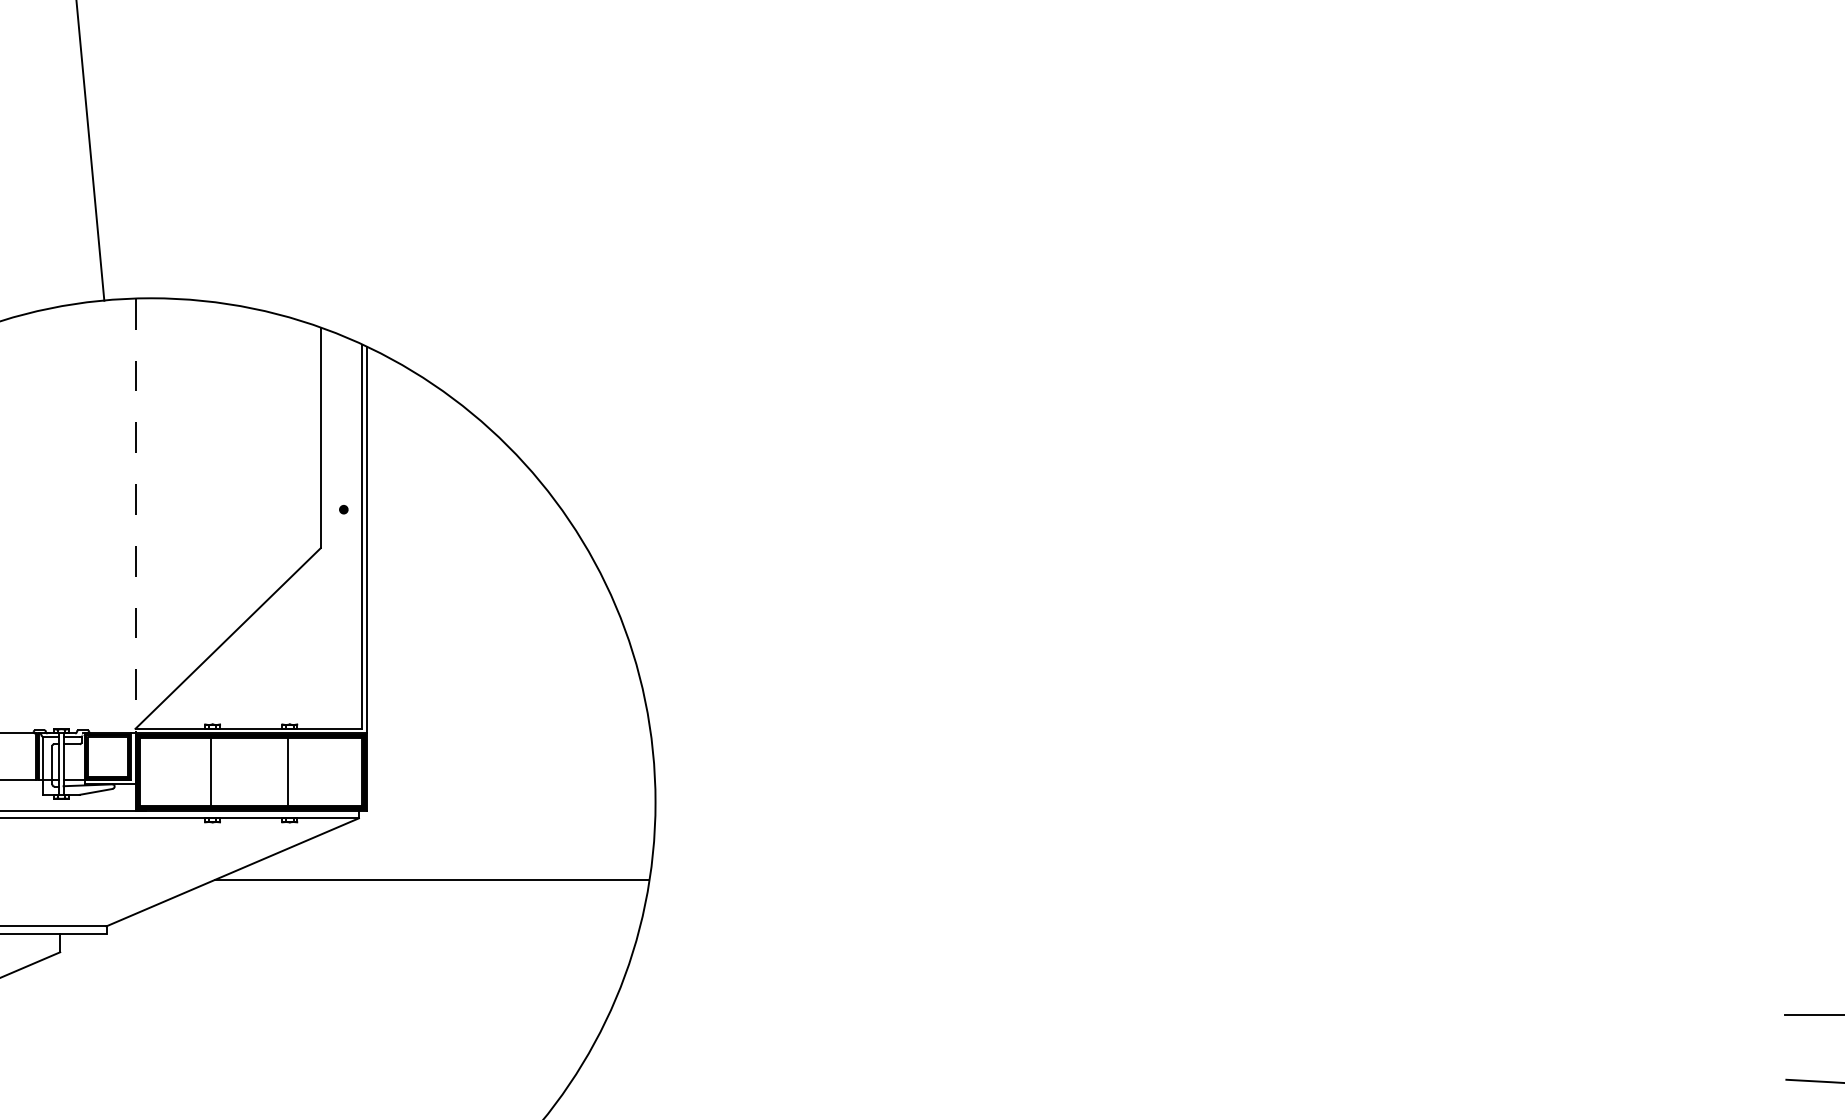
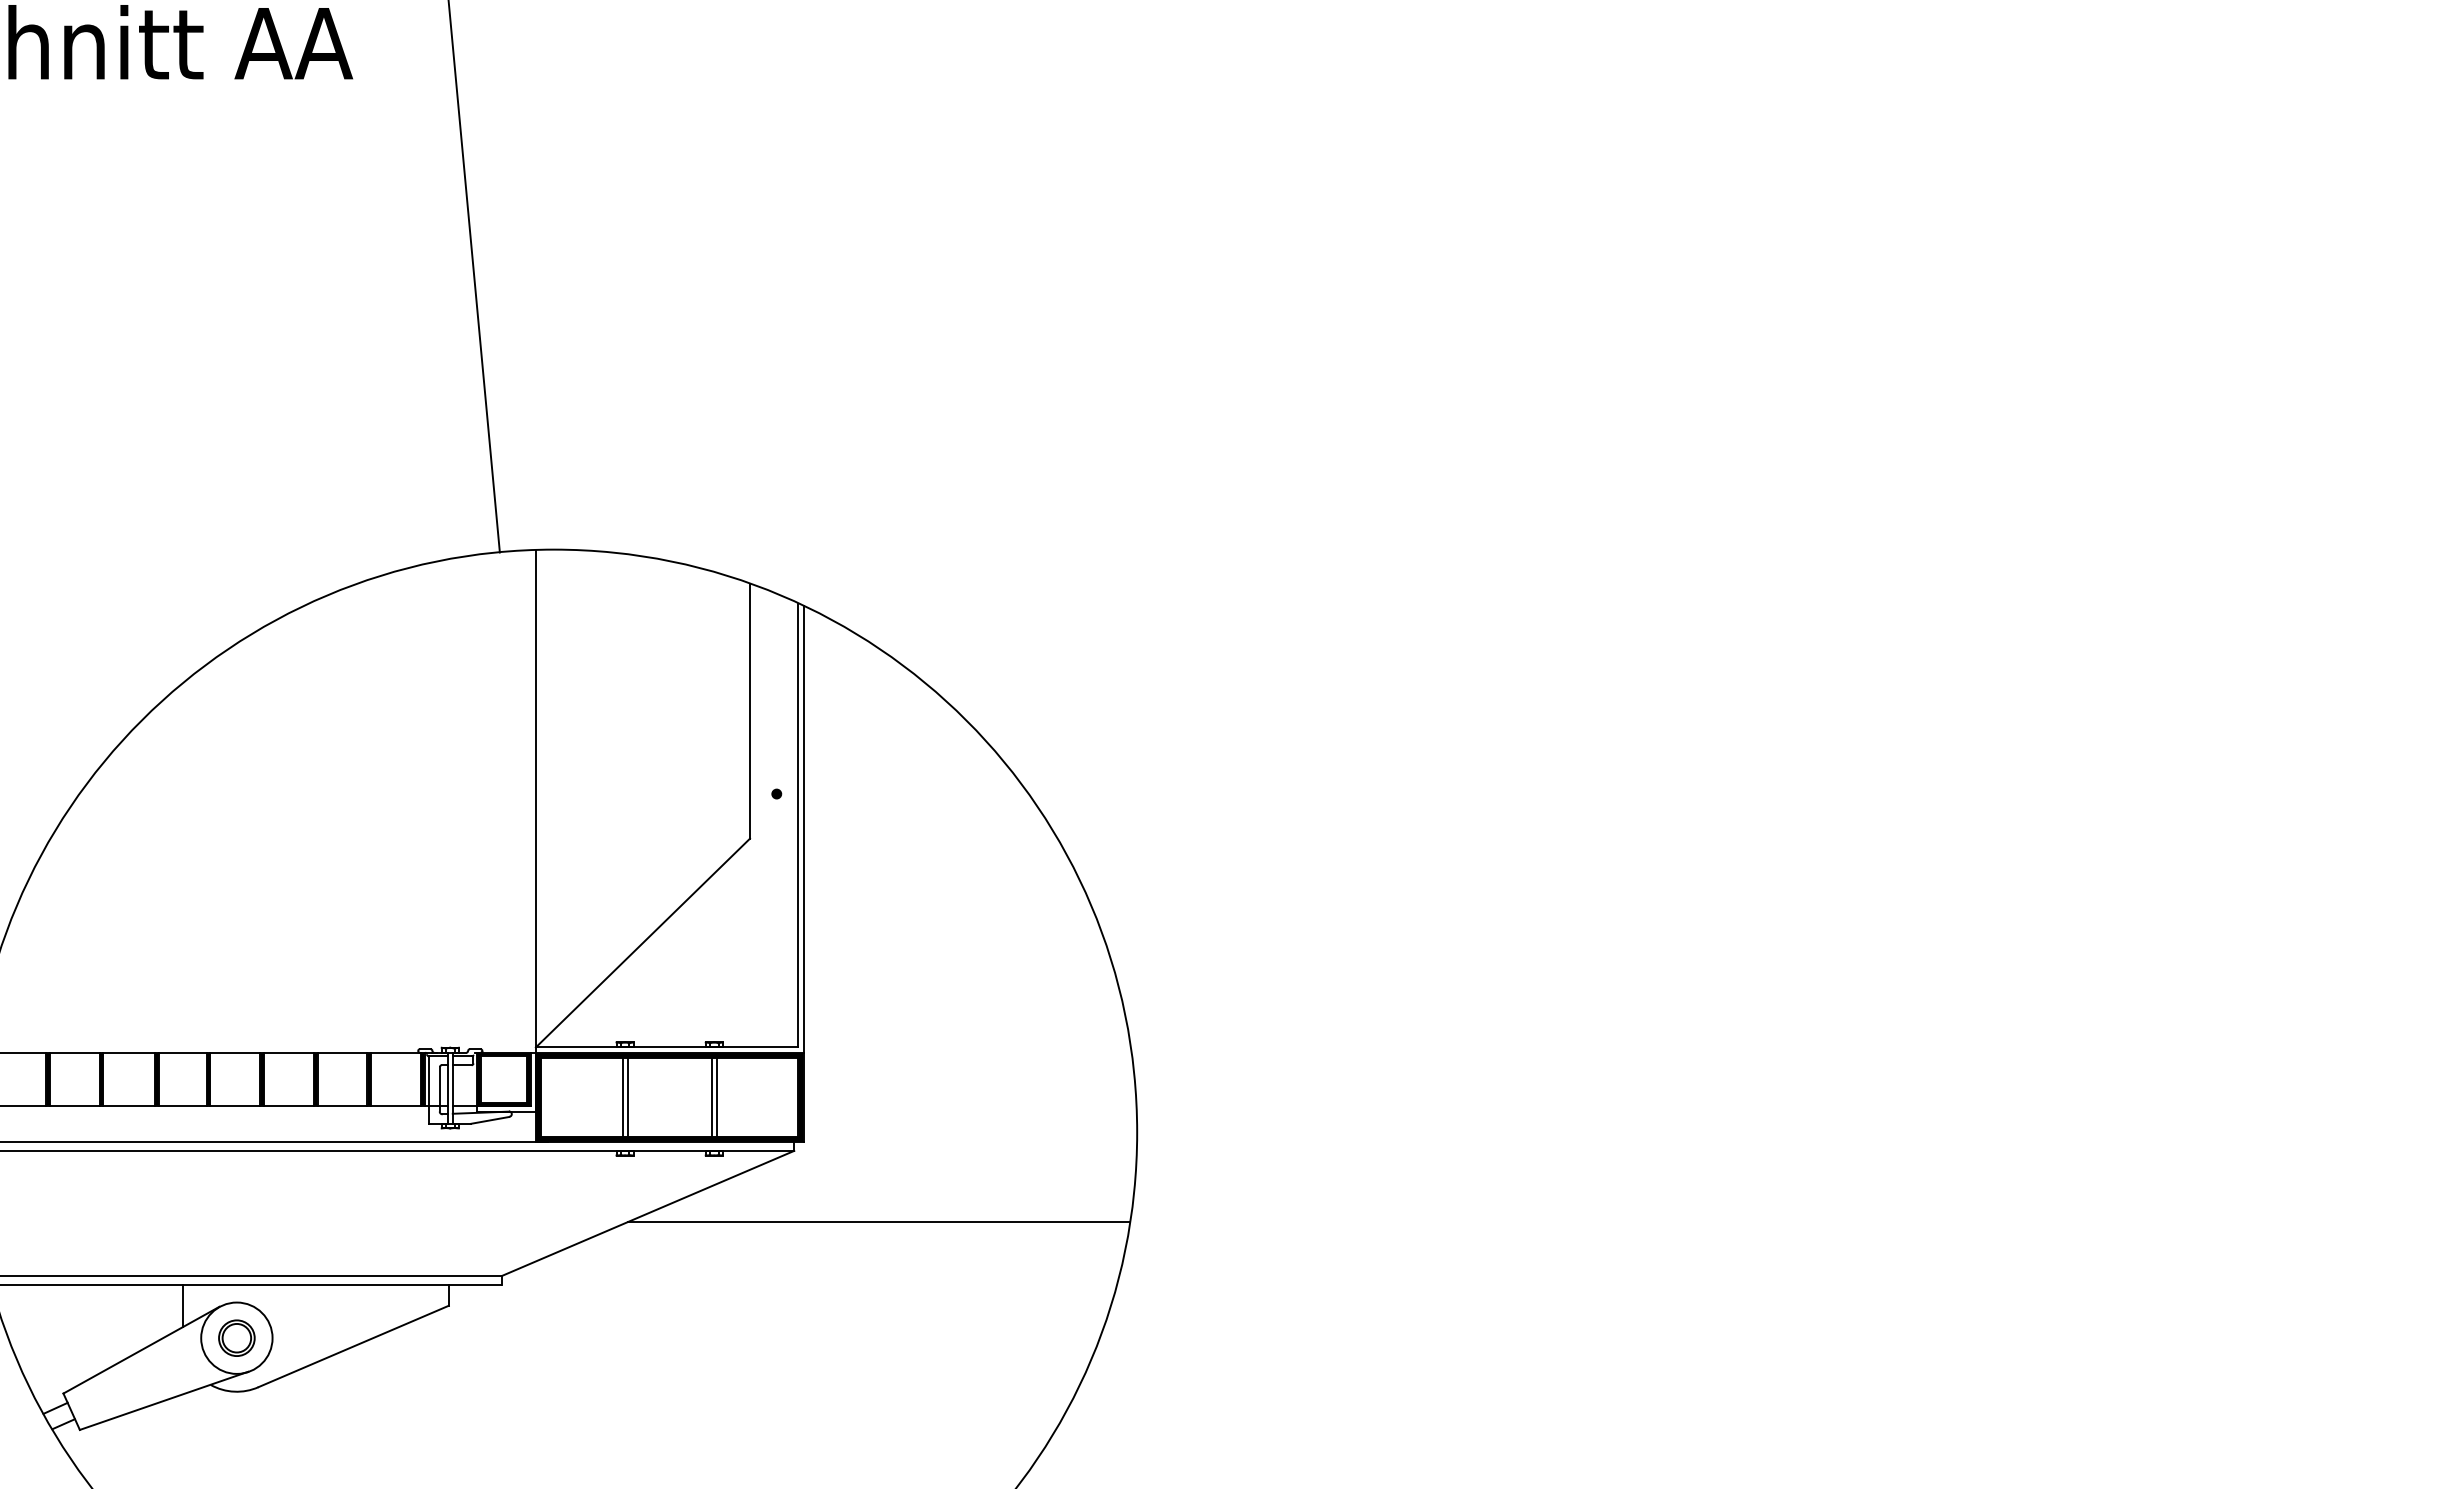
line: (135, 516) -> (535, 802), dashed -> solid
line: (214, 772) -> (627, 1097), added
line: (291, 772) -> (716, 1097), added

